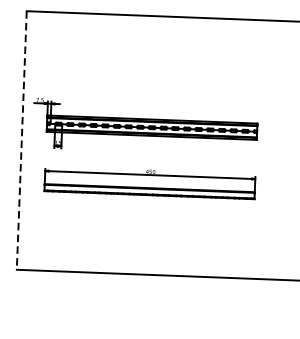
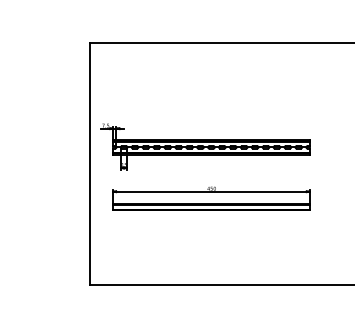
line: (22, 141) -> (90, 164), dashed -> solid

